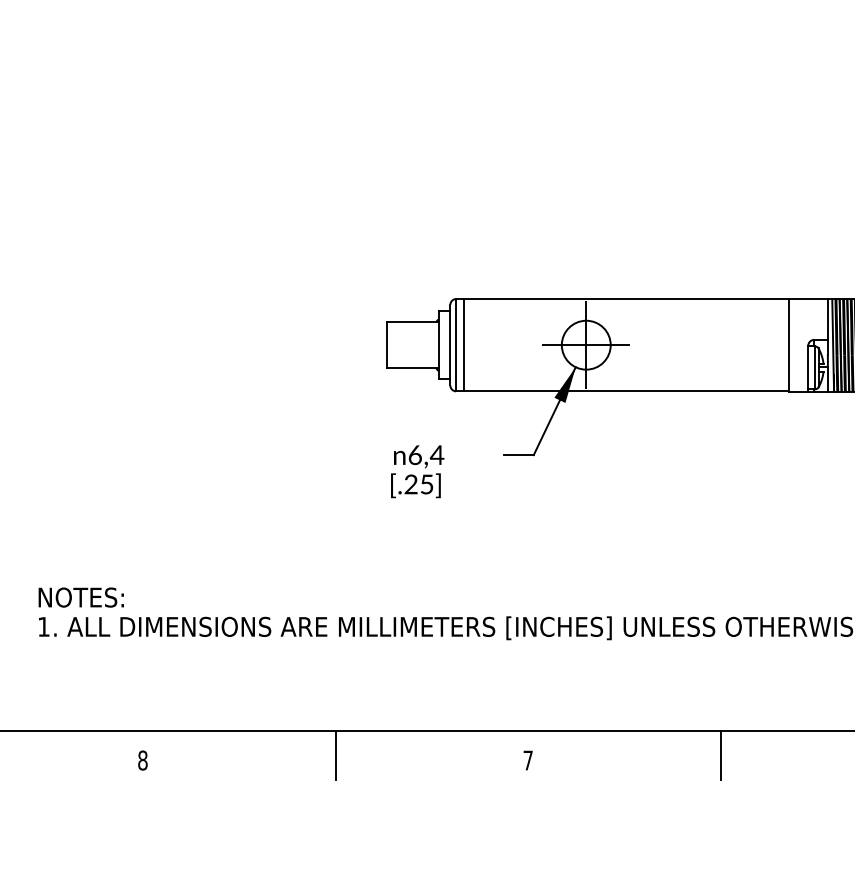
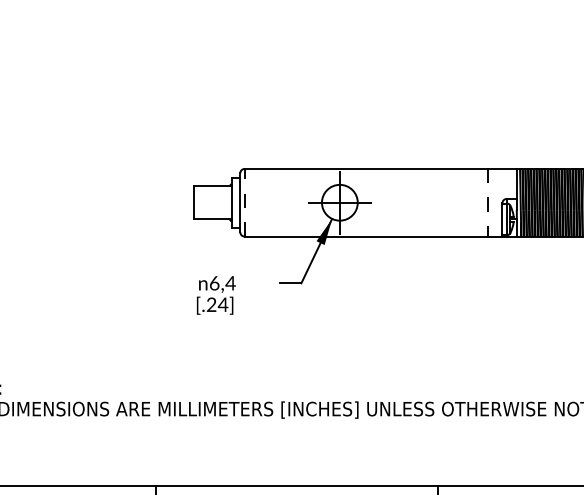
line: (456, 344) -> (244, 202), solid -> dashed
line: (464, 345) -> (250, 202), removed
line: (788, 345) -> (487, 202), solid -> dashed
text: (426, 484) -> (222, 304), [.25] -> [.24]

